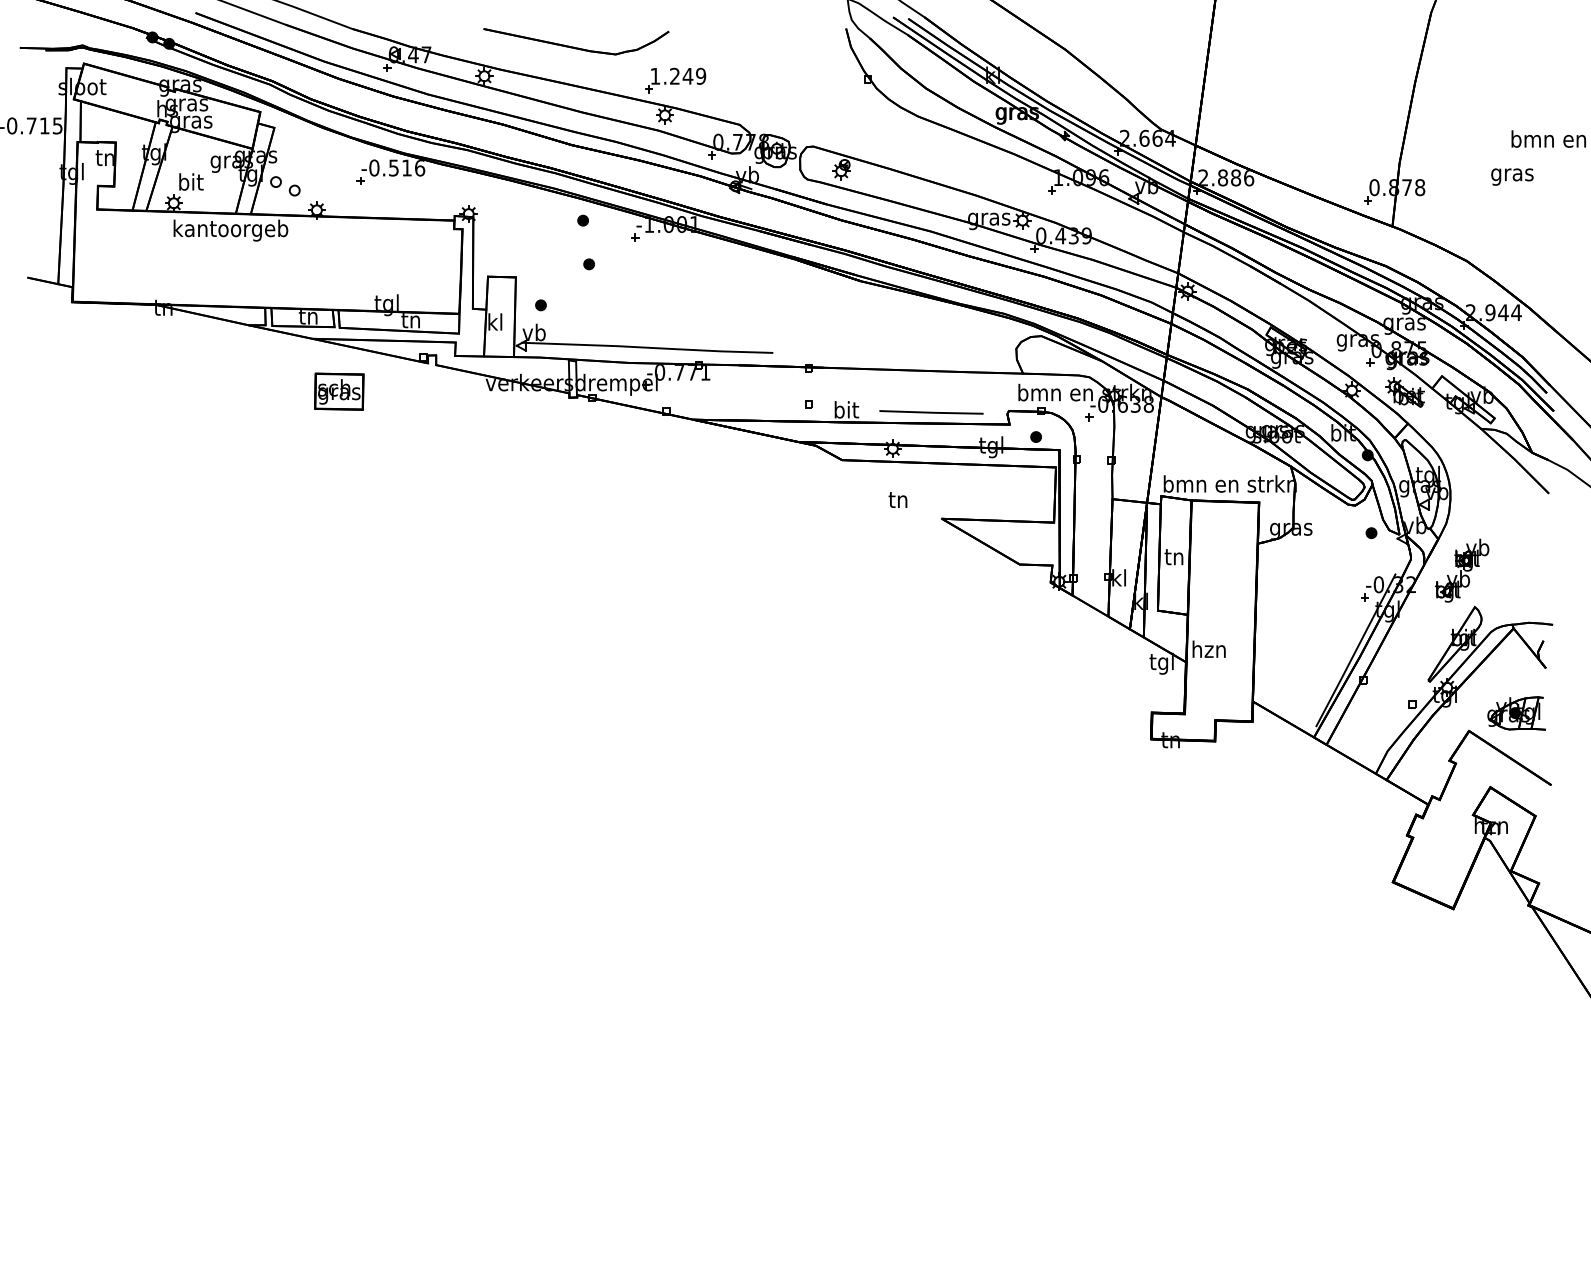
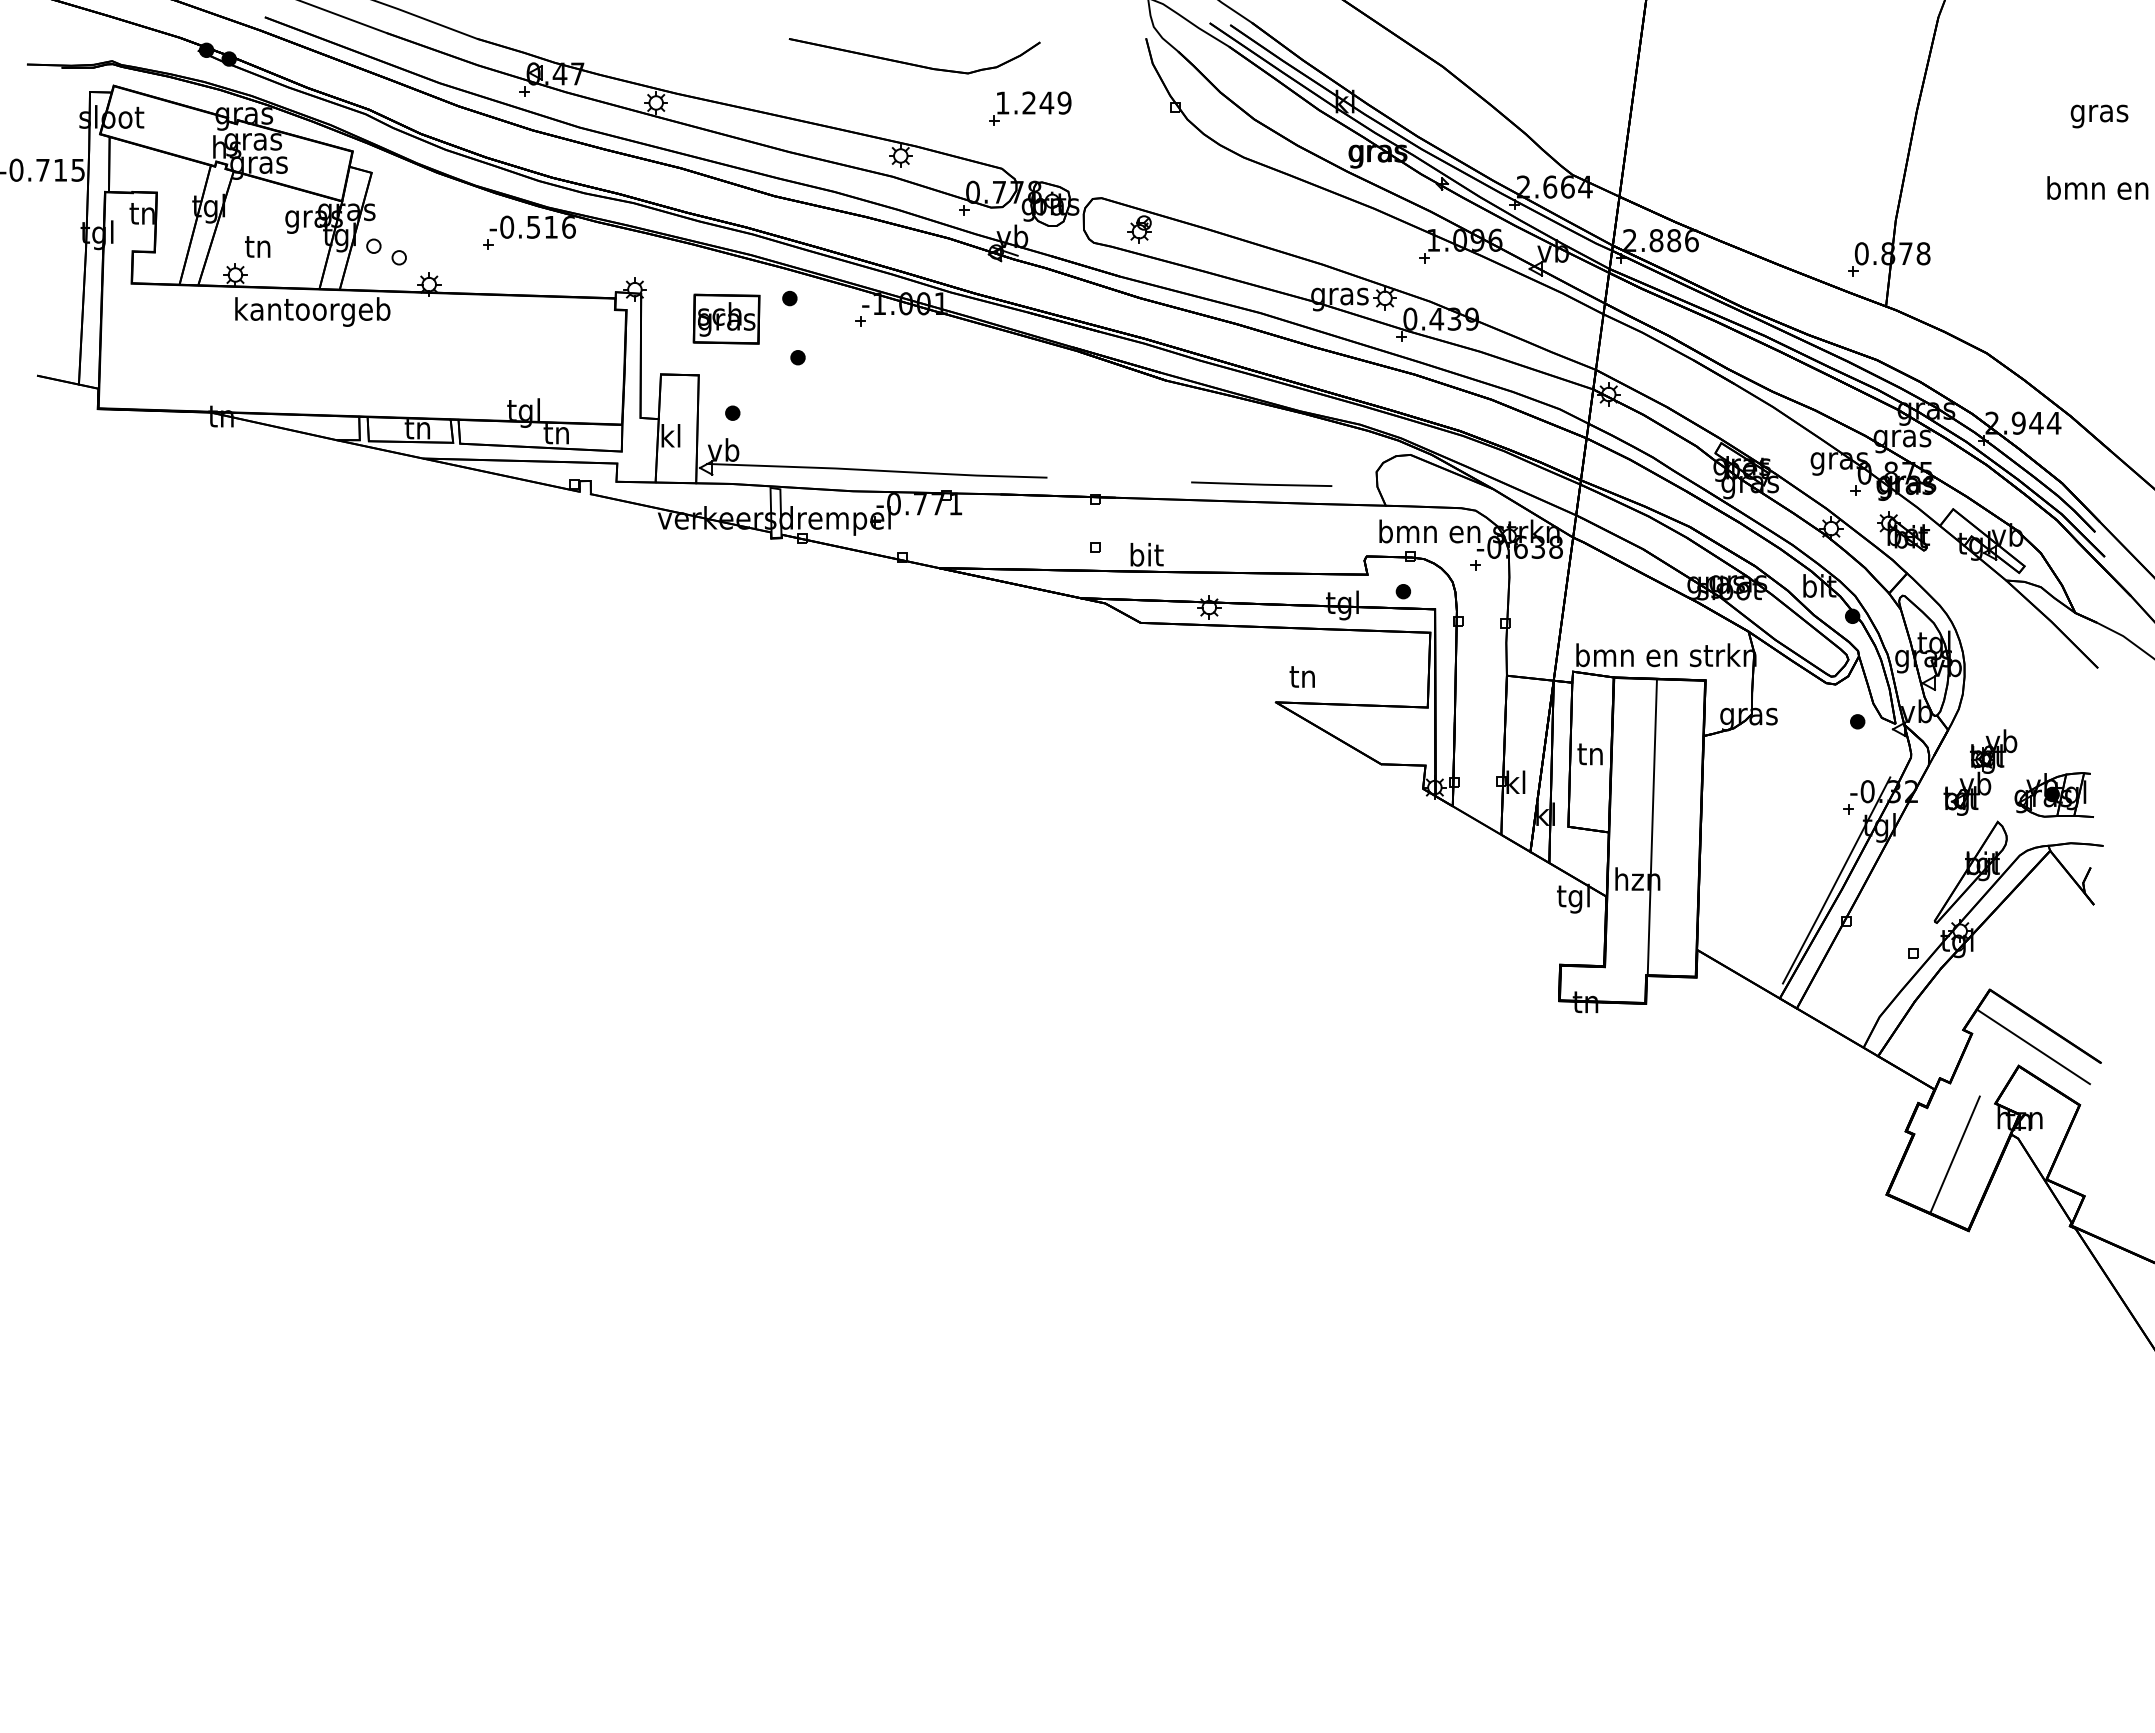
part: (575, 47) -> (913, 63), moved
part: (675, 80) -> (1030, 108), moved
text: (1512, 177) -> (2099, 116), moved
text: (190, 182) -> (258, 246), bit -> tn
part: (339, 391) -> (726, 318), moved
line: (931, 411) -> (1261, 483), moved
text: (897, 499) -> (1301, 676), moved
line: (1219, 610) -> (1651, 826), added
part: (1516, 713) -> (2053, 794), moved
line: (1501, 772) -> (2033, 1046), added
line: (1442, 852) -> (1954, 1154), added

